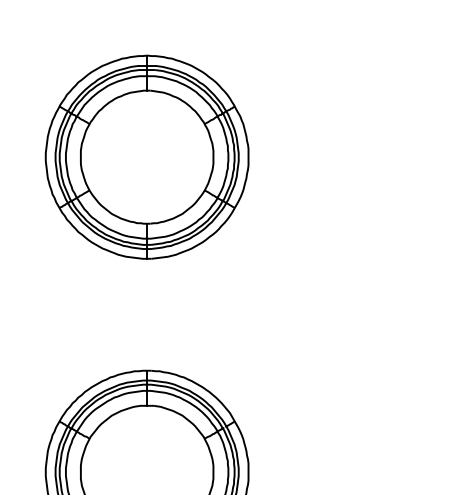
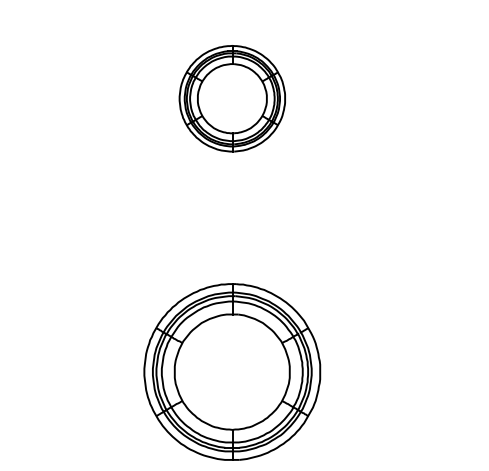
part: (147, 156) -> (232, 98), size x0.6

